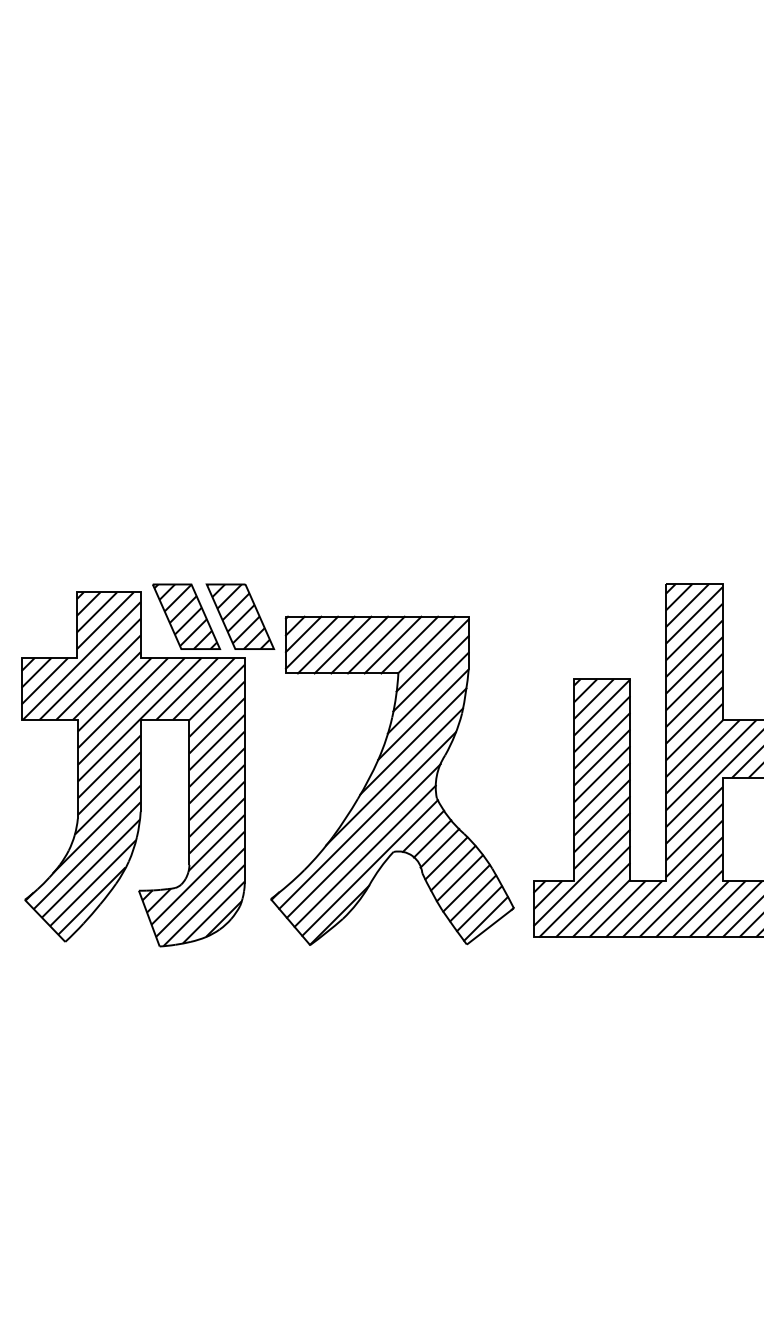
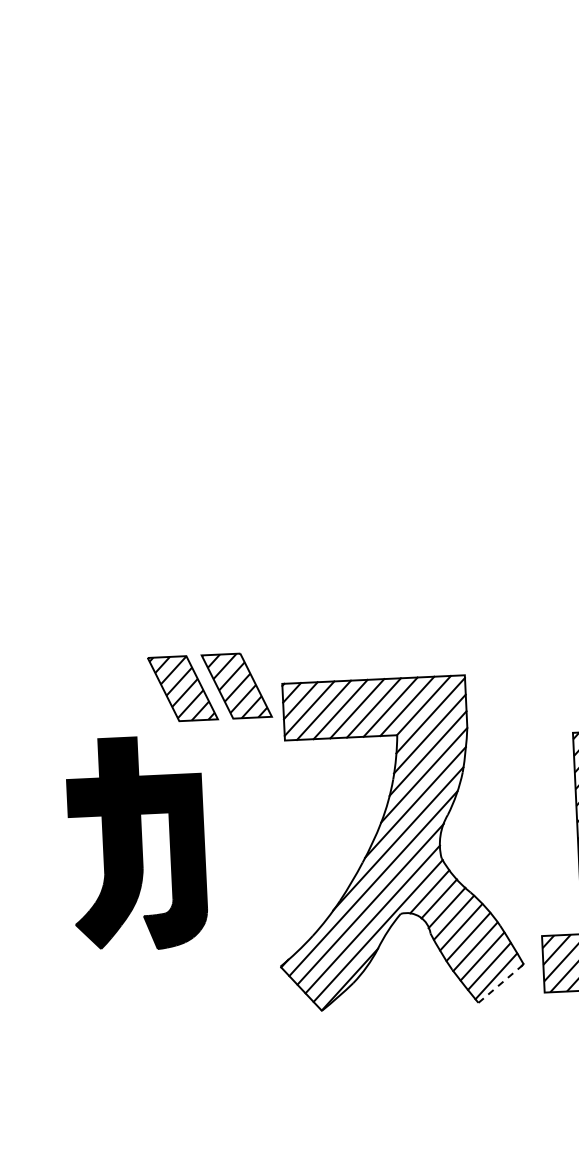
part: (133, 769) -> (137, 843), size x0.6
line: (490, 926) -> (501, 983), solid -> dashed

